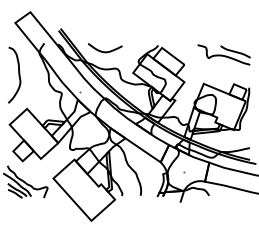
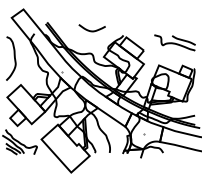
curve: (104, 51) -> (91, 30), moved

